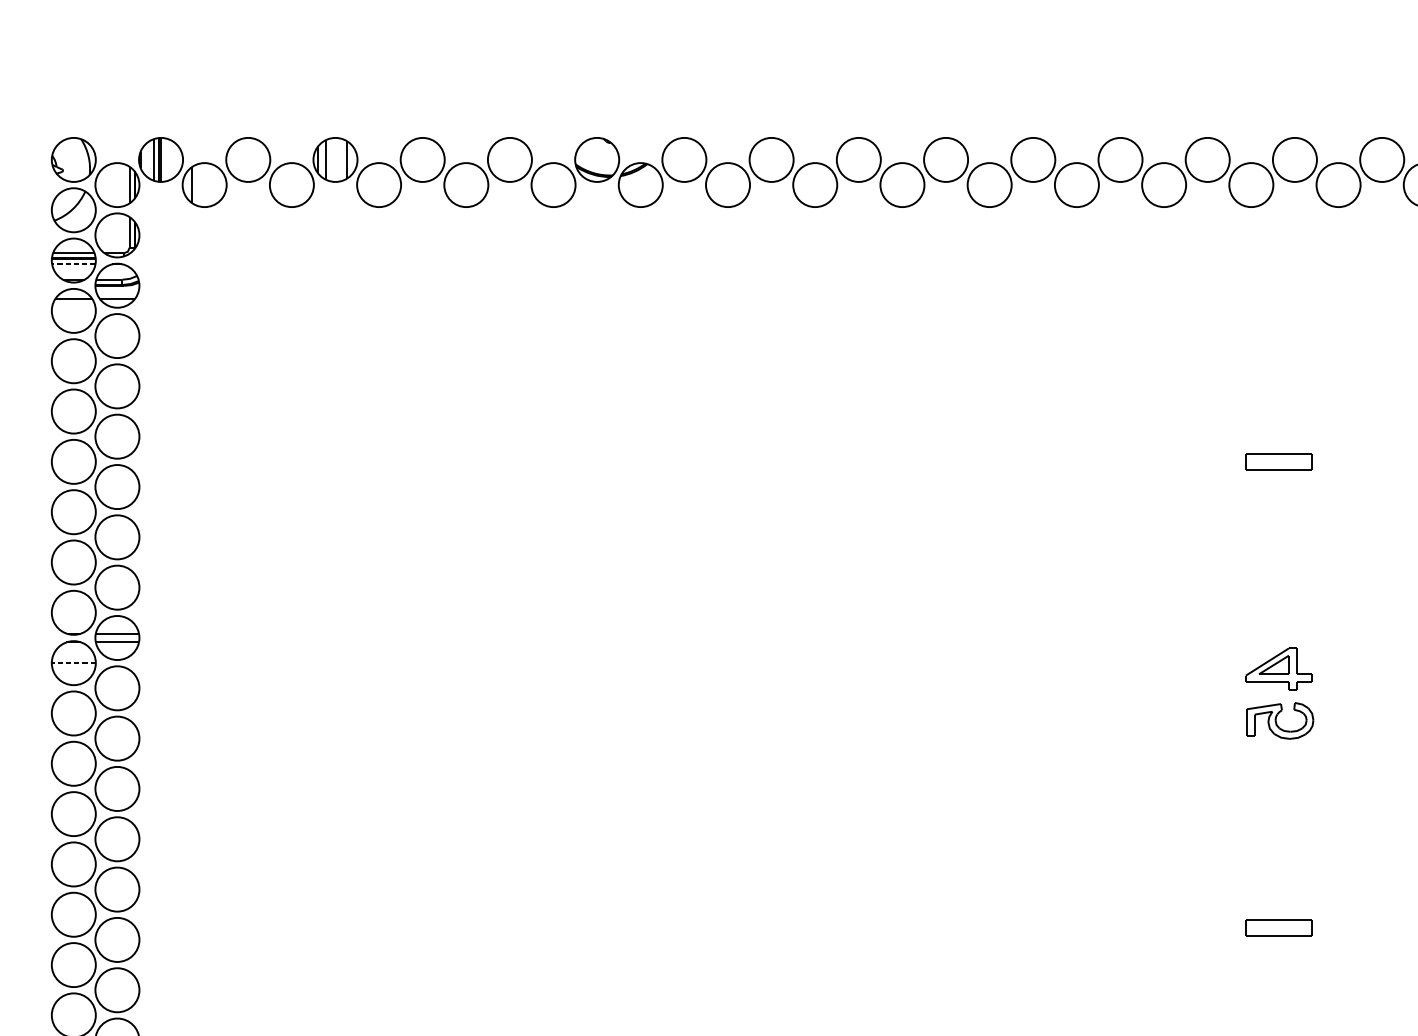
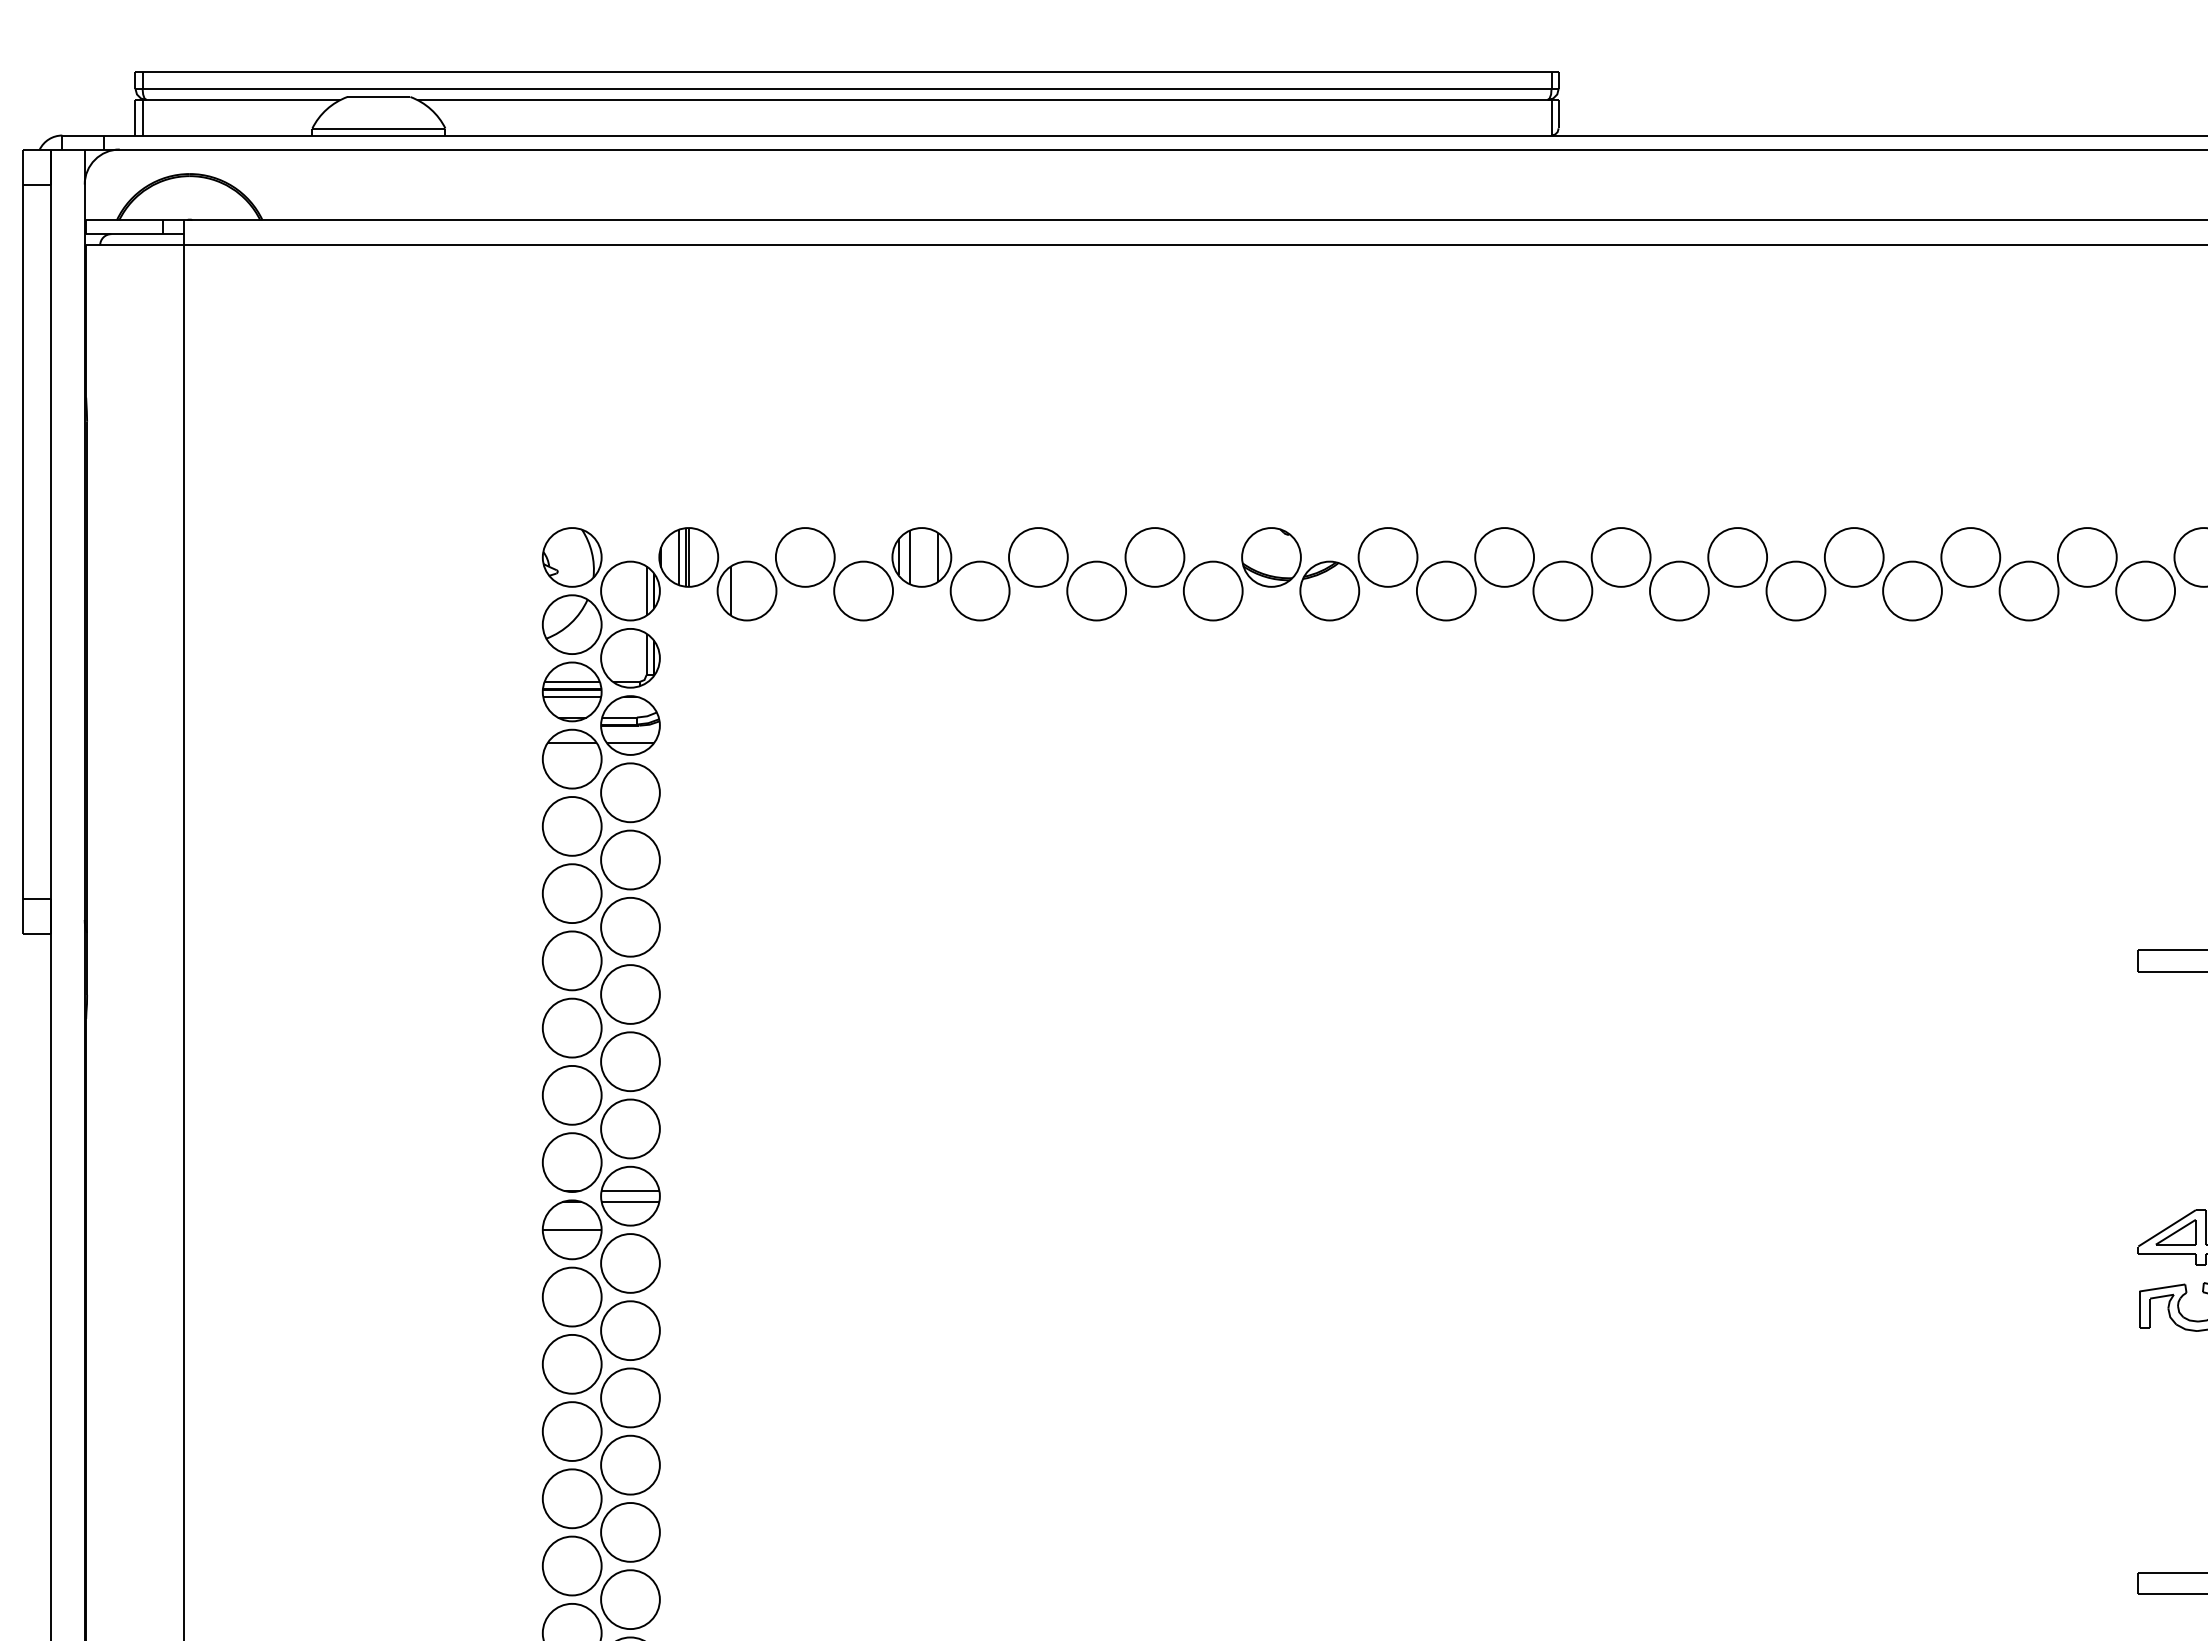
line: (74, 264) -> (572, 696), dashed -> solid
line: (73, 663) -> (571, 1230), dashed -> solid

